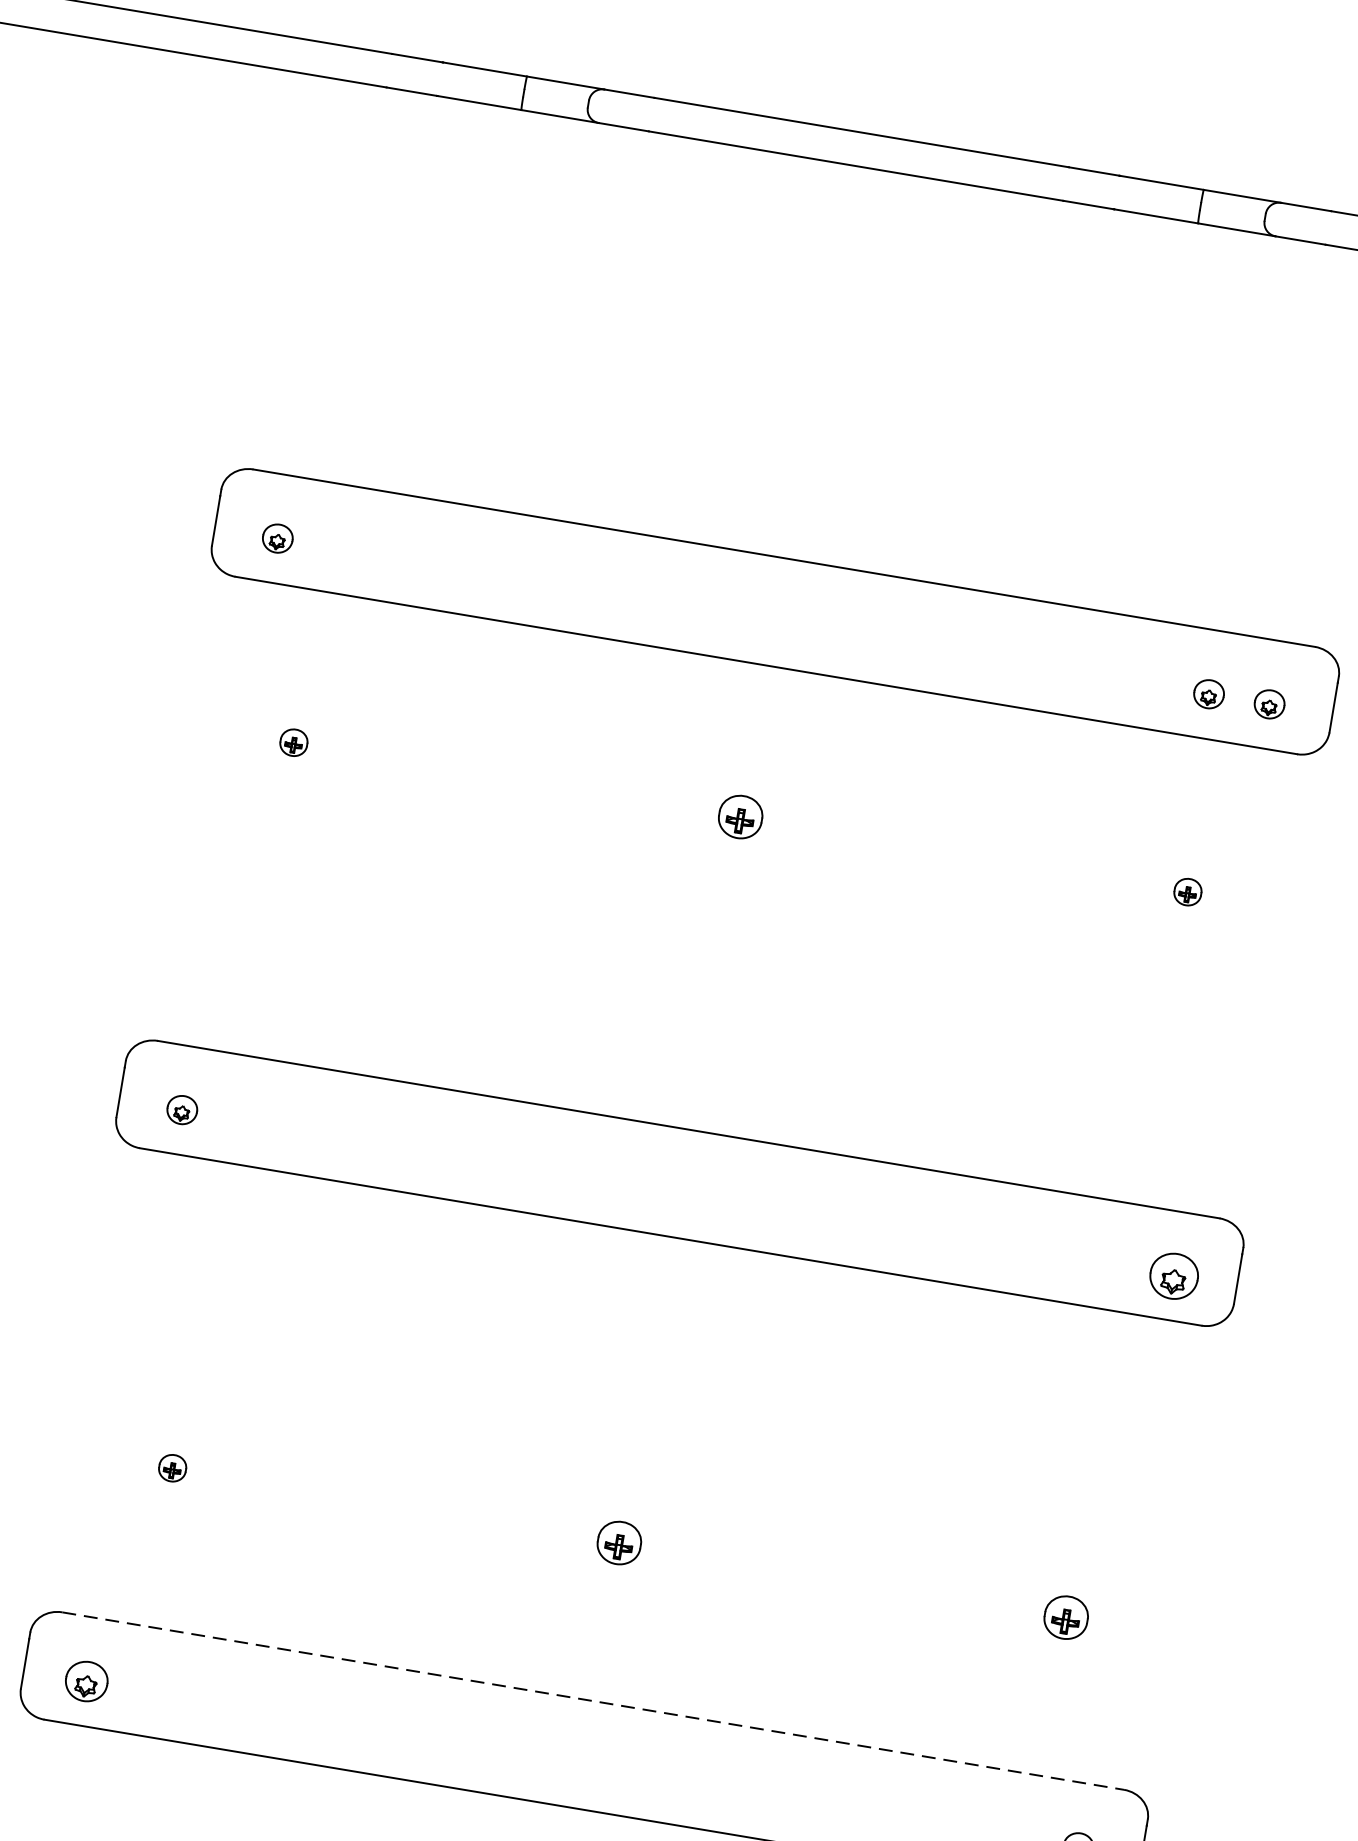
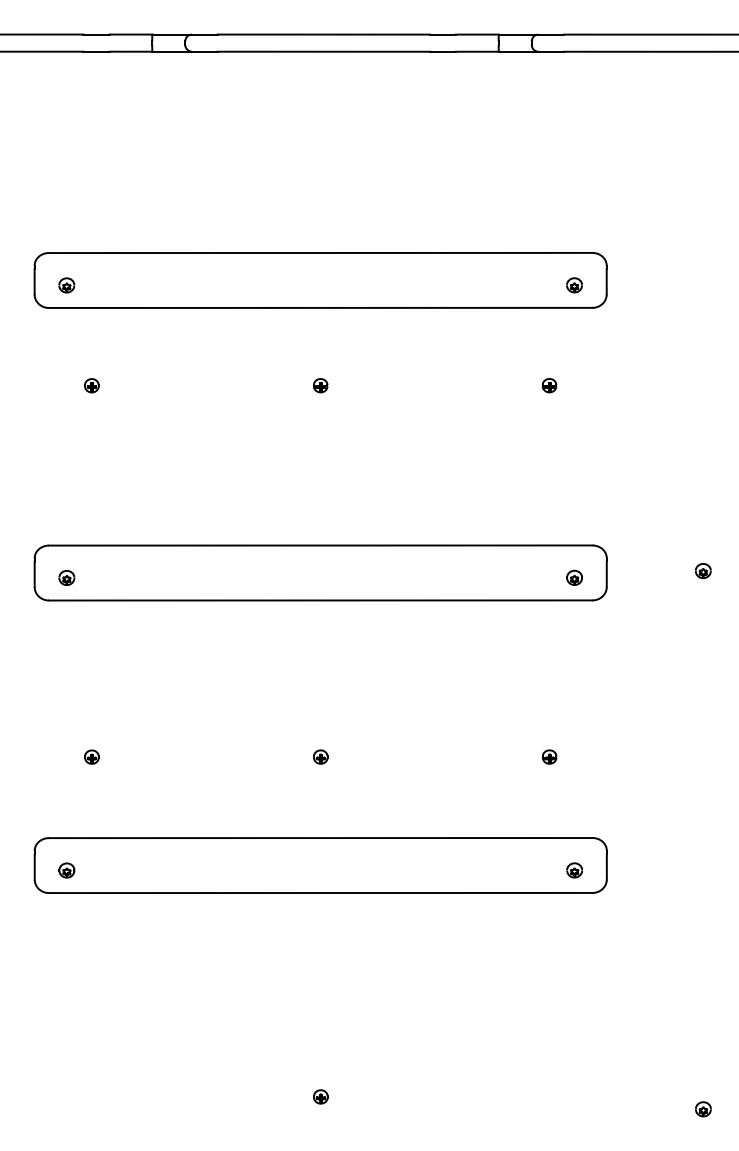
part: (1208, 694) -> (543, 285), removed
part: (740, 816) -> (320, 385), size x0.62
part: (1174, 1275) -> (574, 577), size x0.62
part: (619, 1541) -> (320, 756), size x0.62
part: (1066, 1616) -> (549, 756), size x0.62
part: (85, 1681) -> (66, 870), size x0.71
line: (592, 1701) -> (320, 838), dashed -> solid

